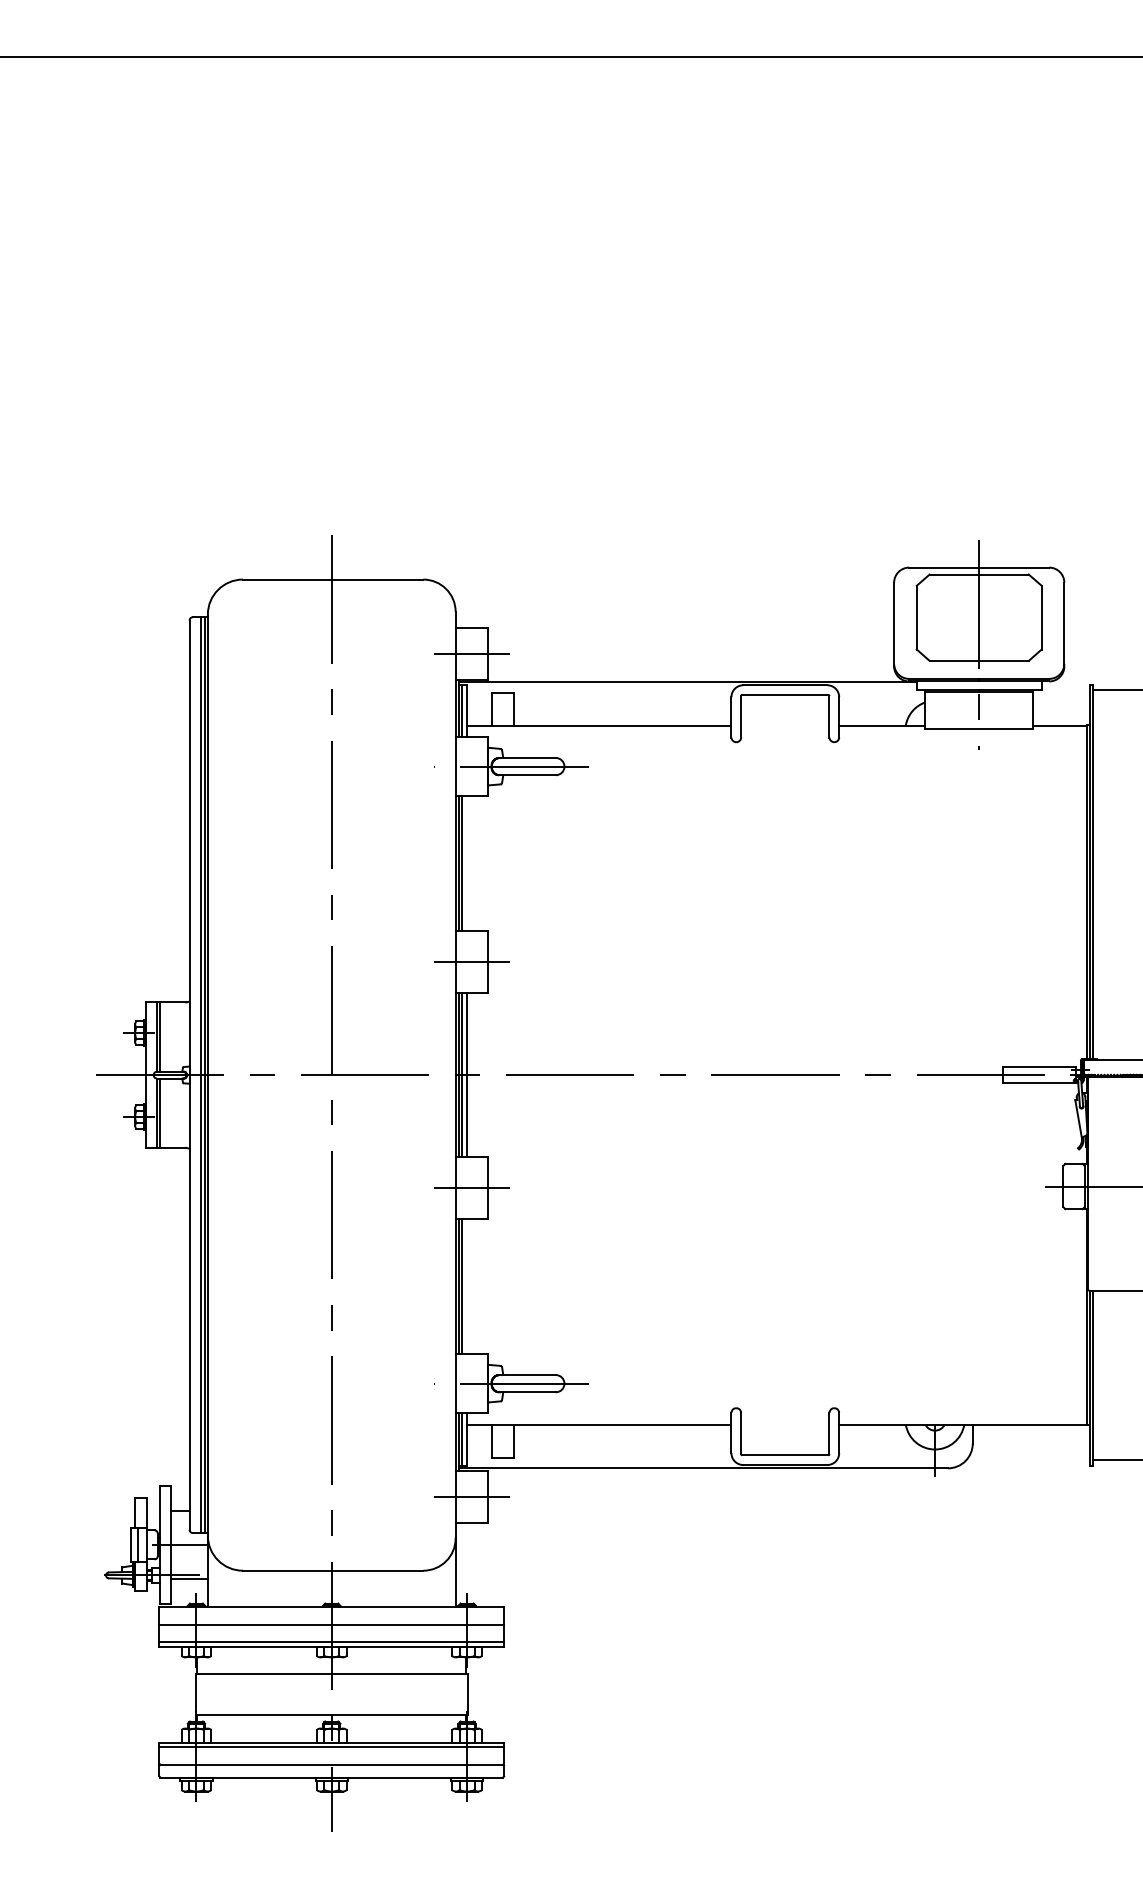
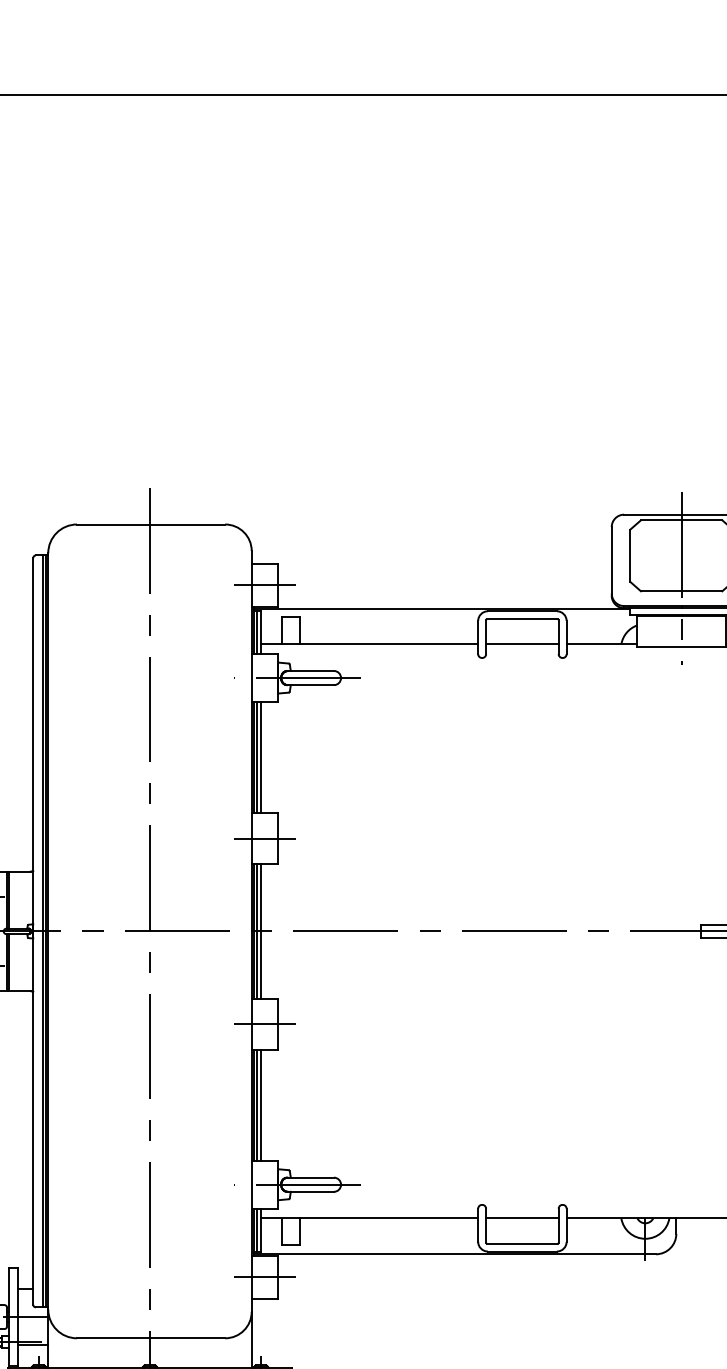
line: (785, 725) -> (522, 644), added
line: (466, 863) -> (260, 757), added
line: (466, 1286) -> (260, 1104), added
line: (785, 1424) -> (522, 1218), added

